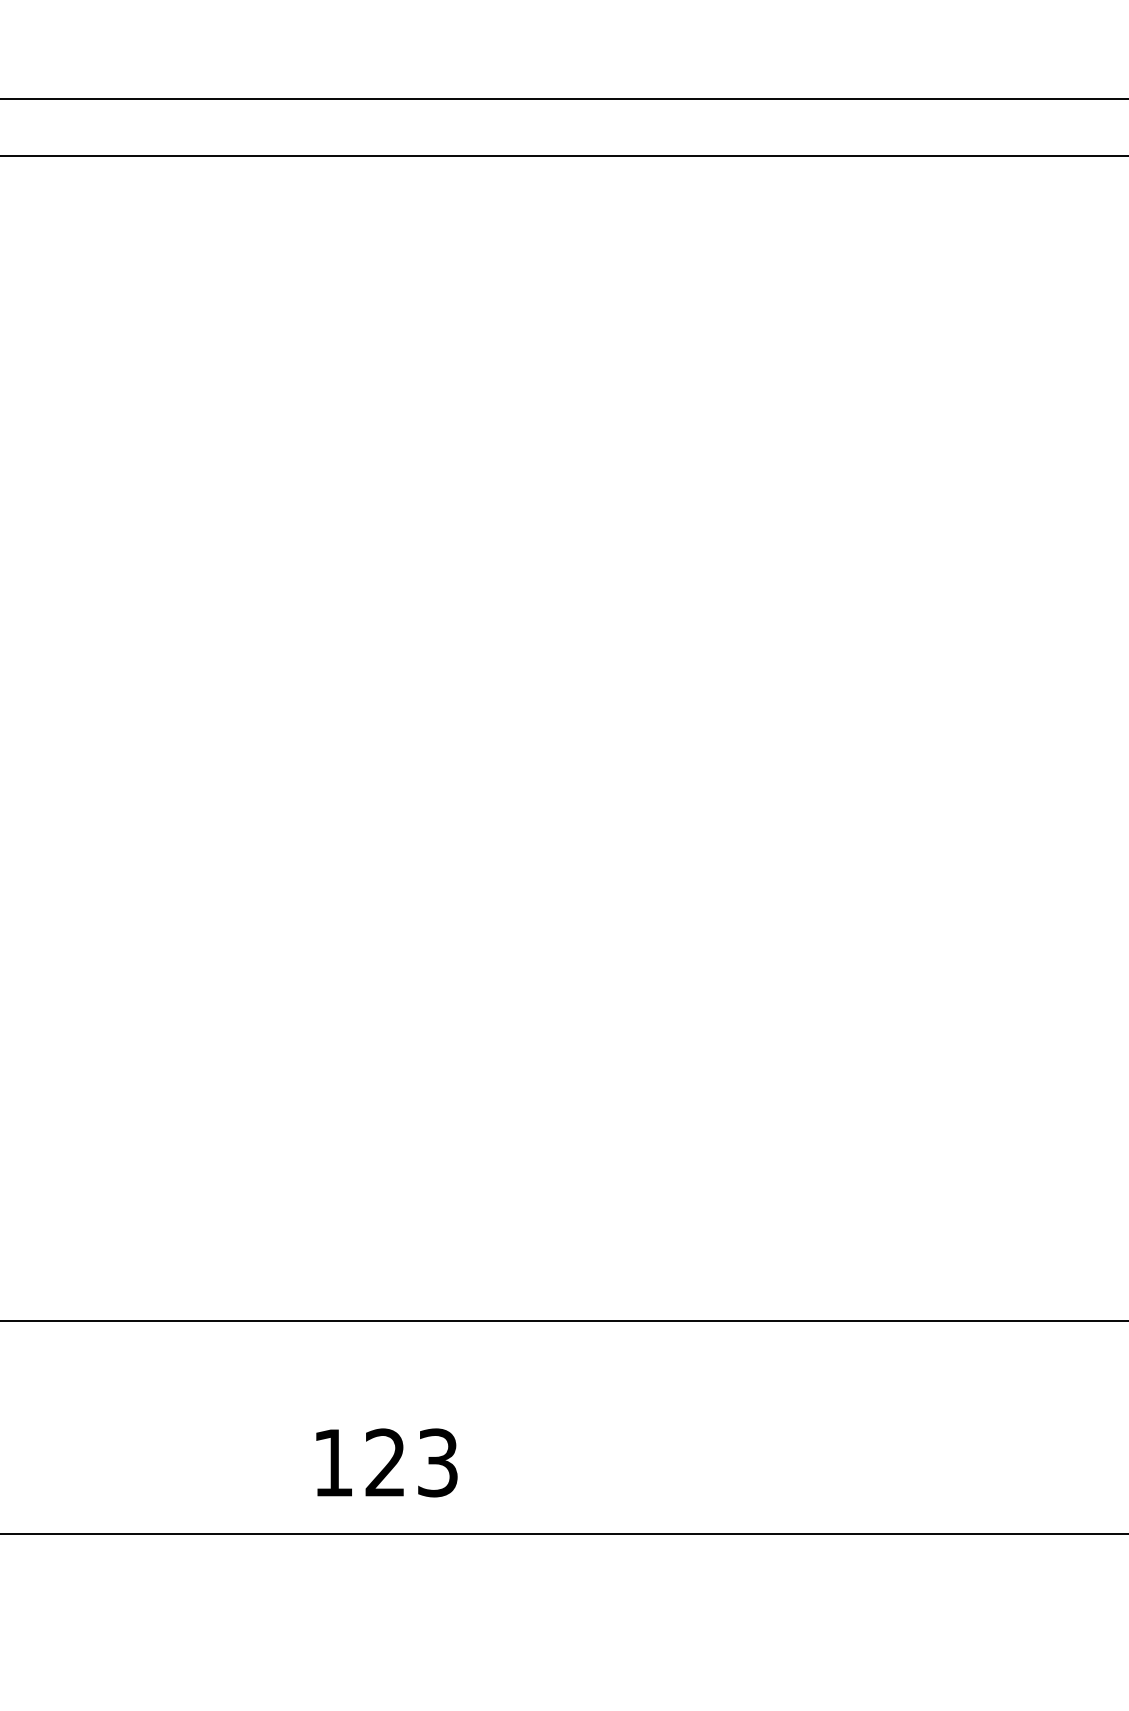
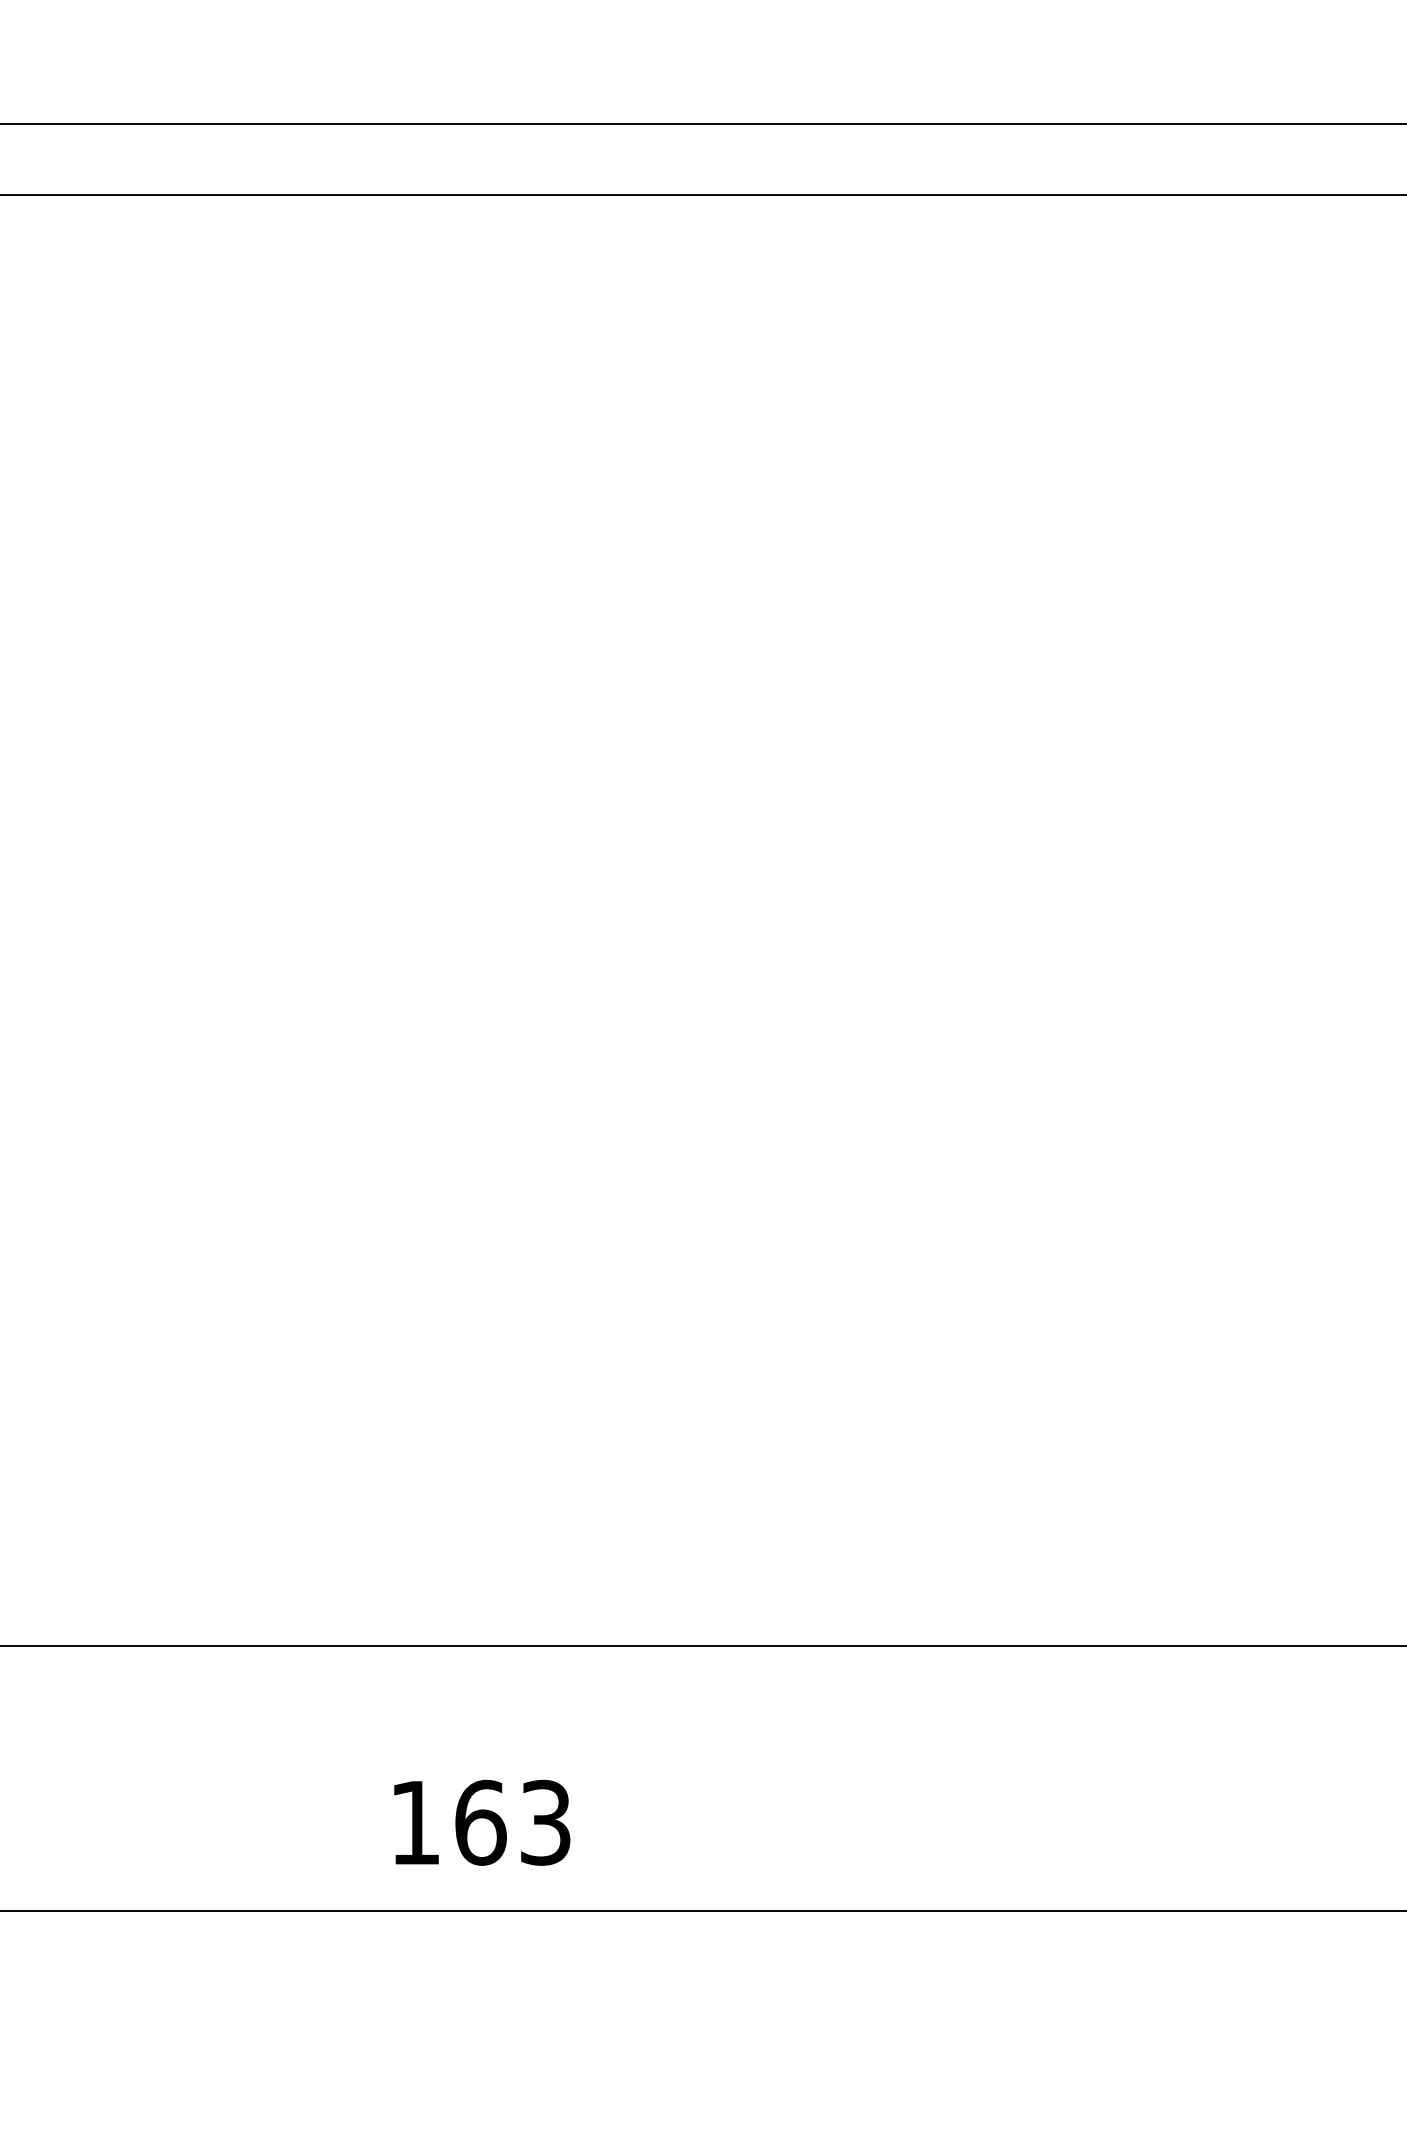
text: (385, 1462) -> (480, 1822), 123 -> 163

